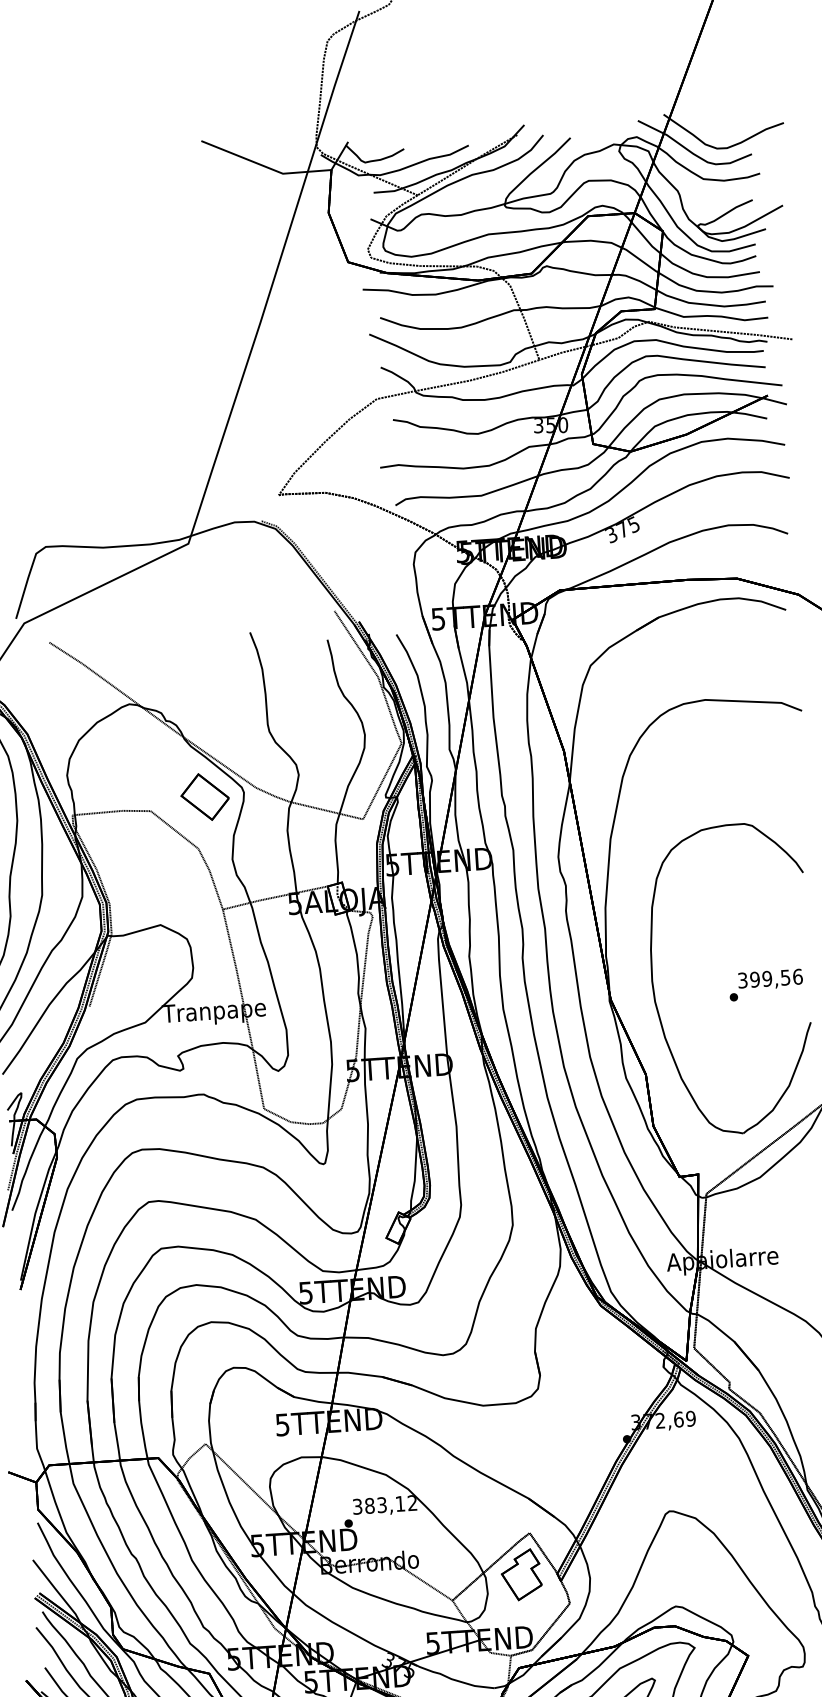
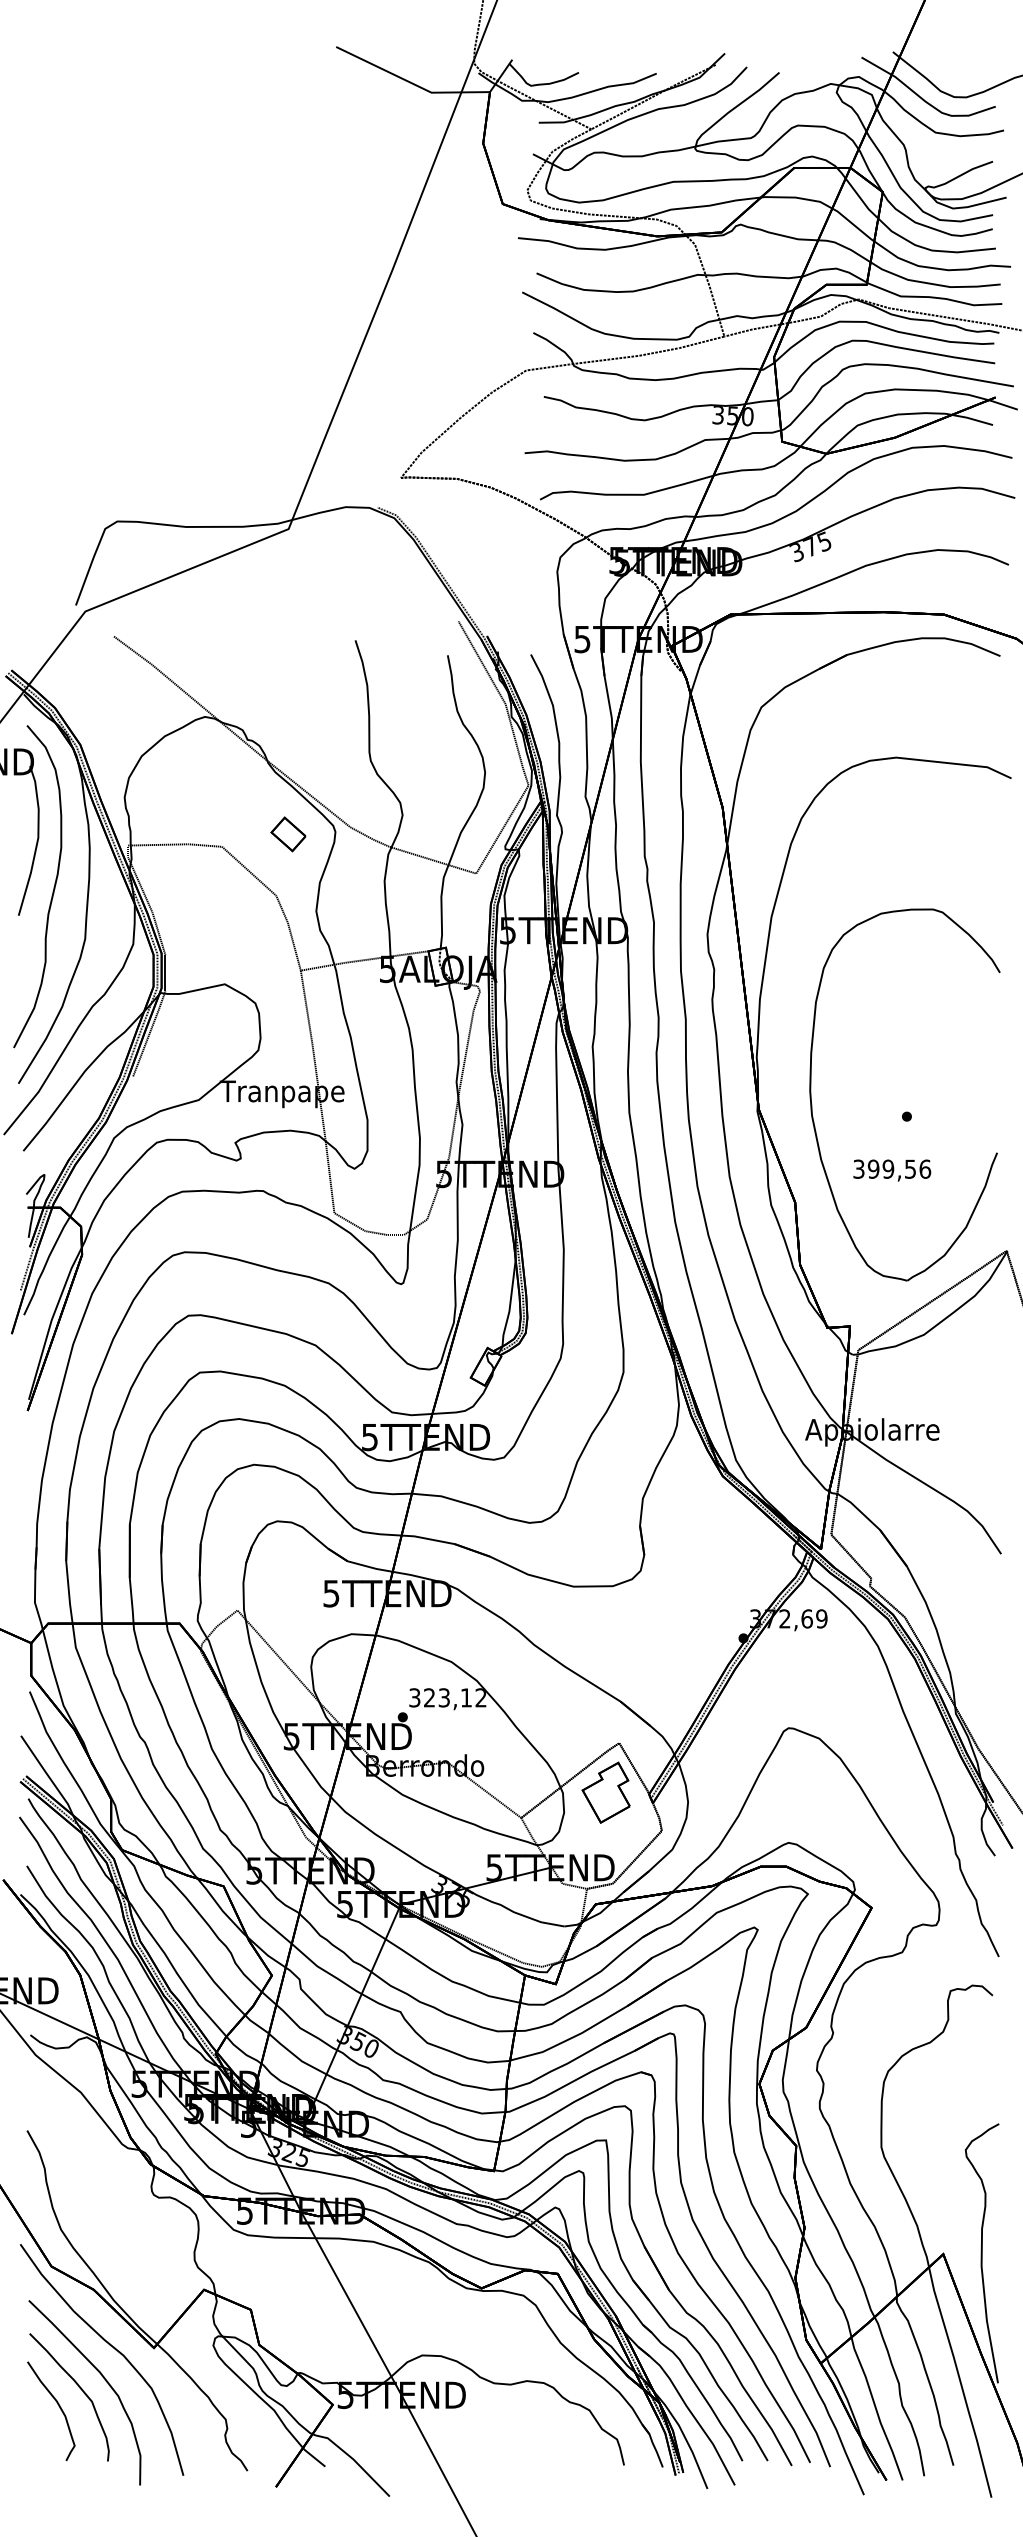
part: (205, 797) -> (288, 834), size x0.6
text: (770, 979) -> (892, 1170), moved
text: (369, 1505) -> (429, 1697), 383,12 -> 323,12

